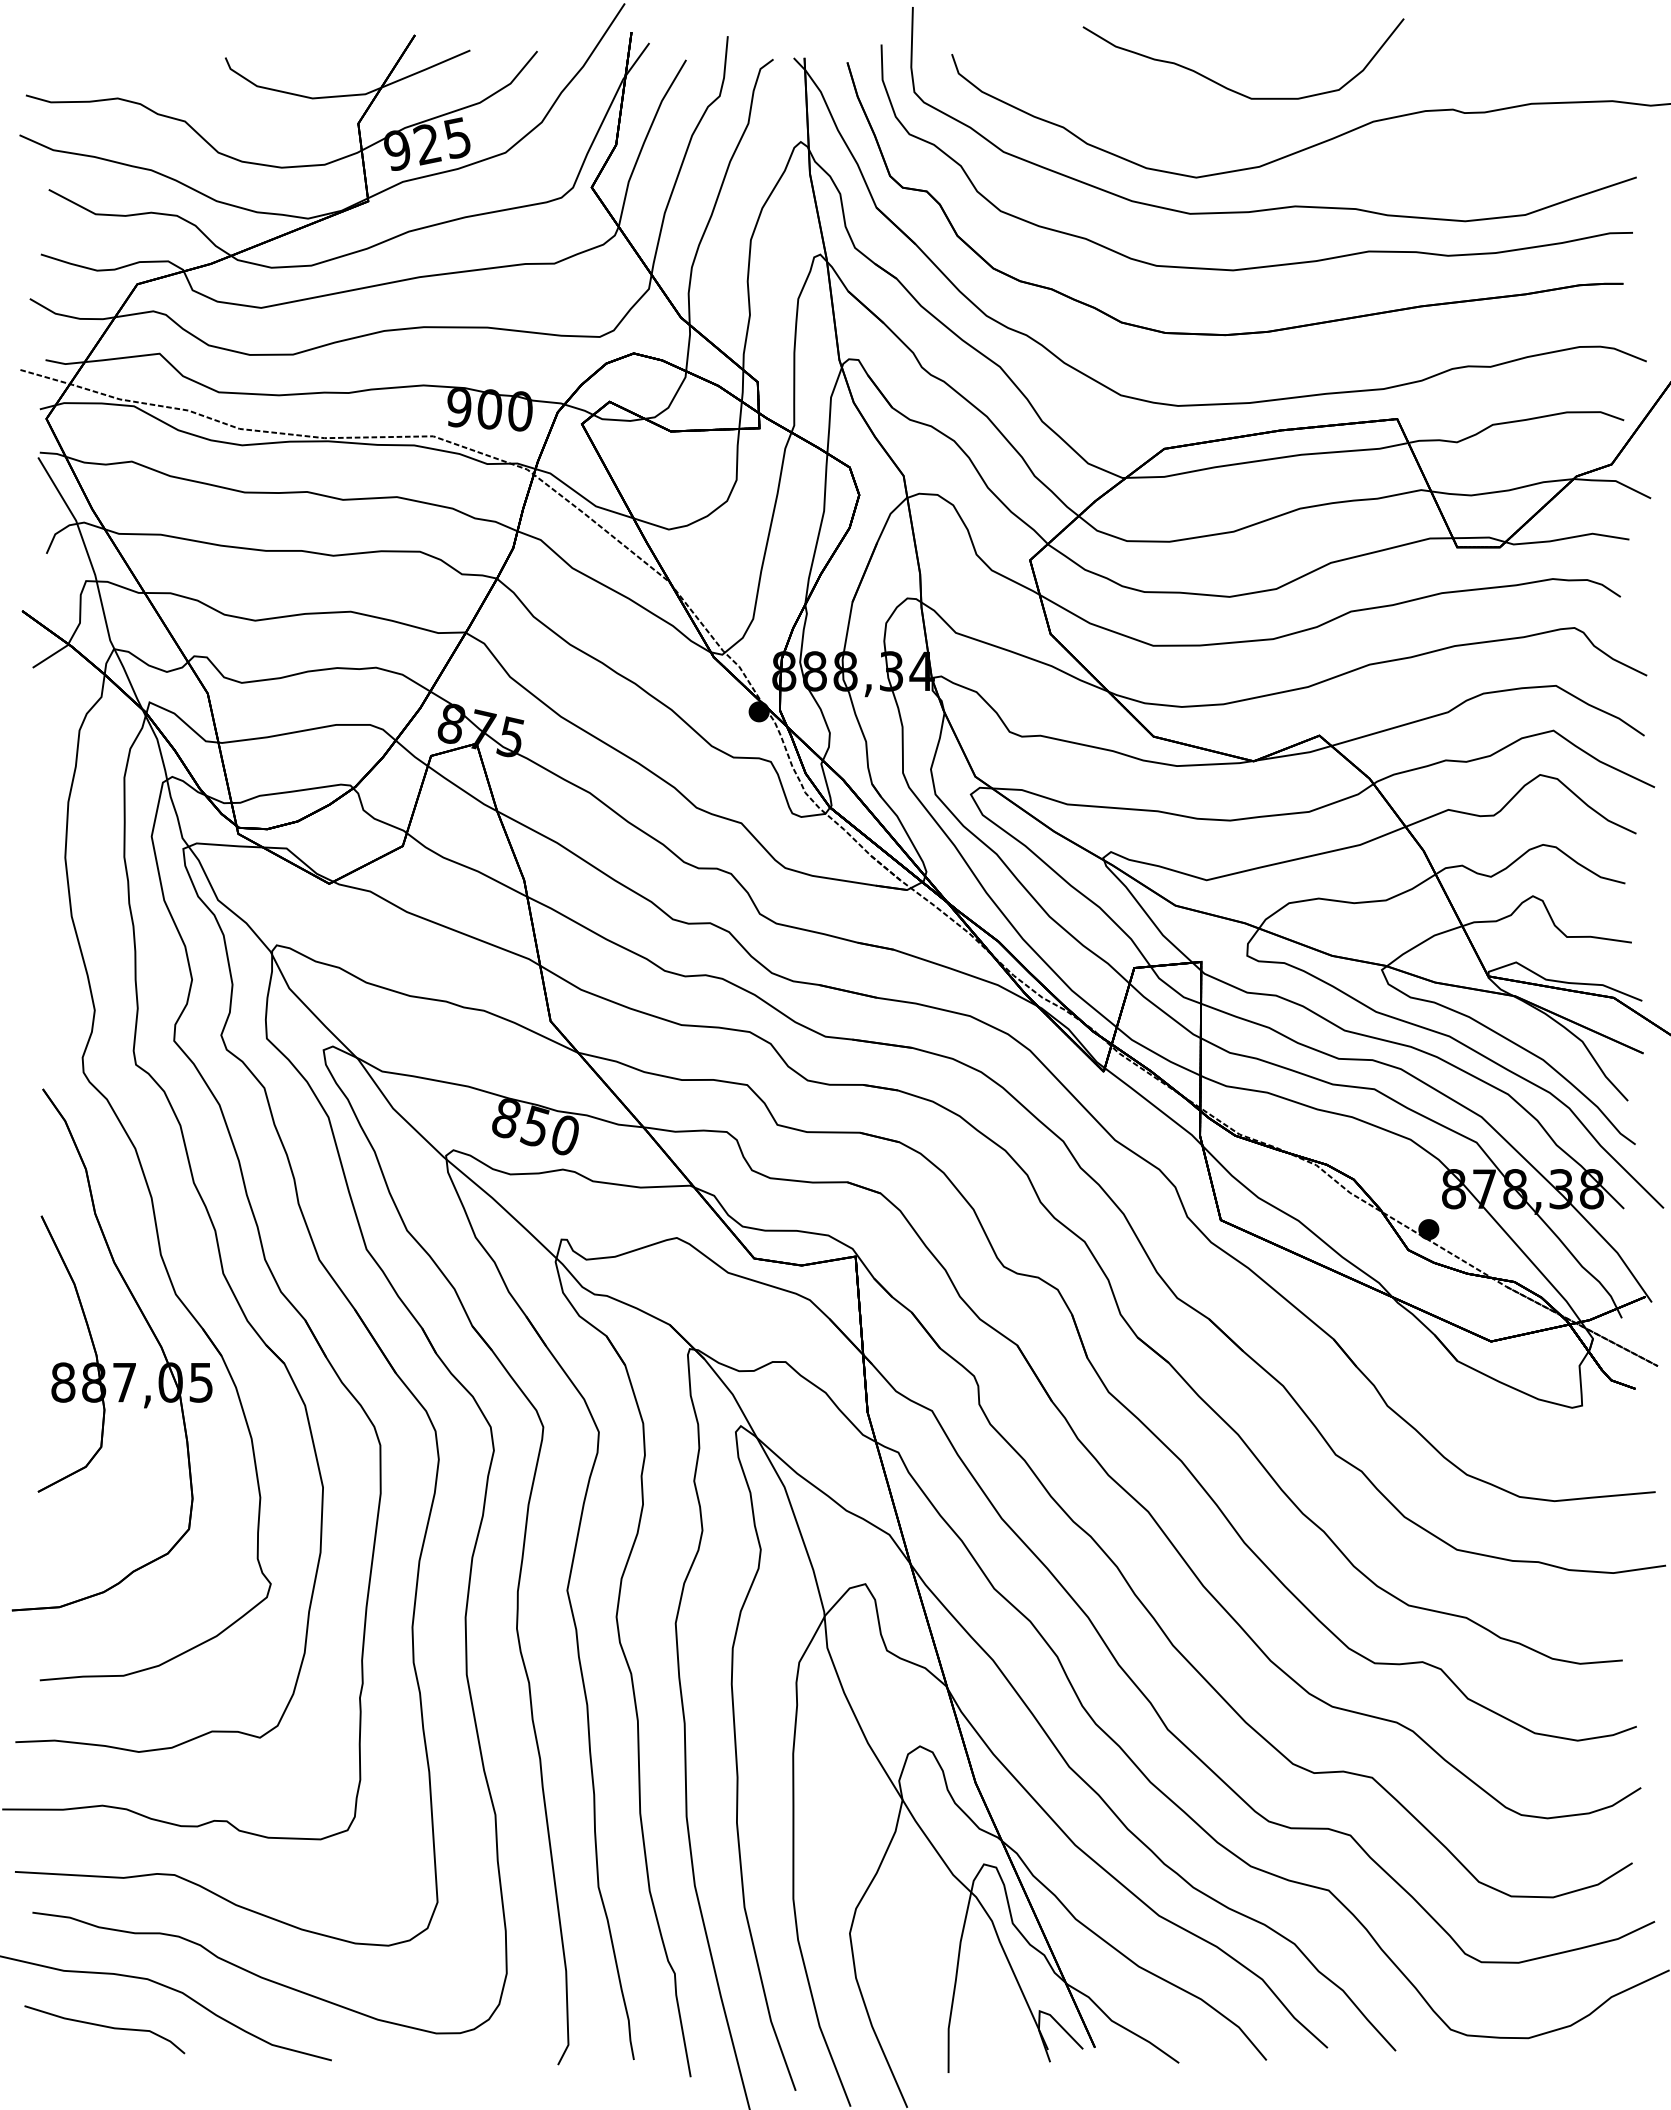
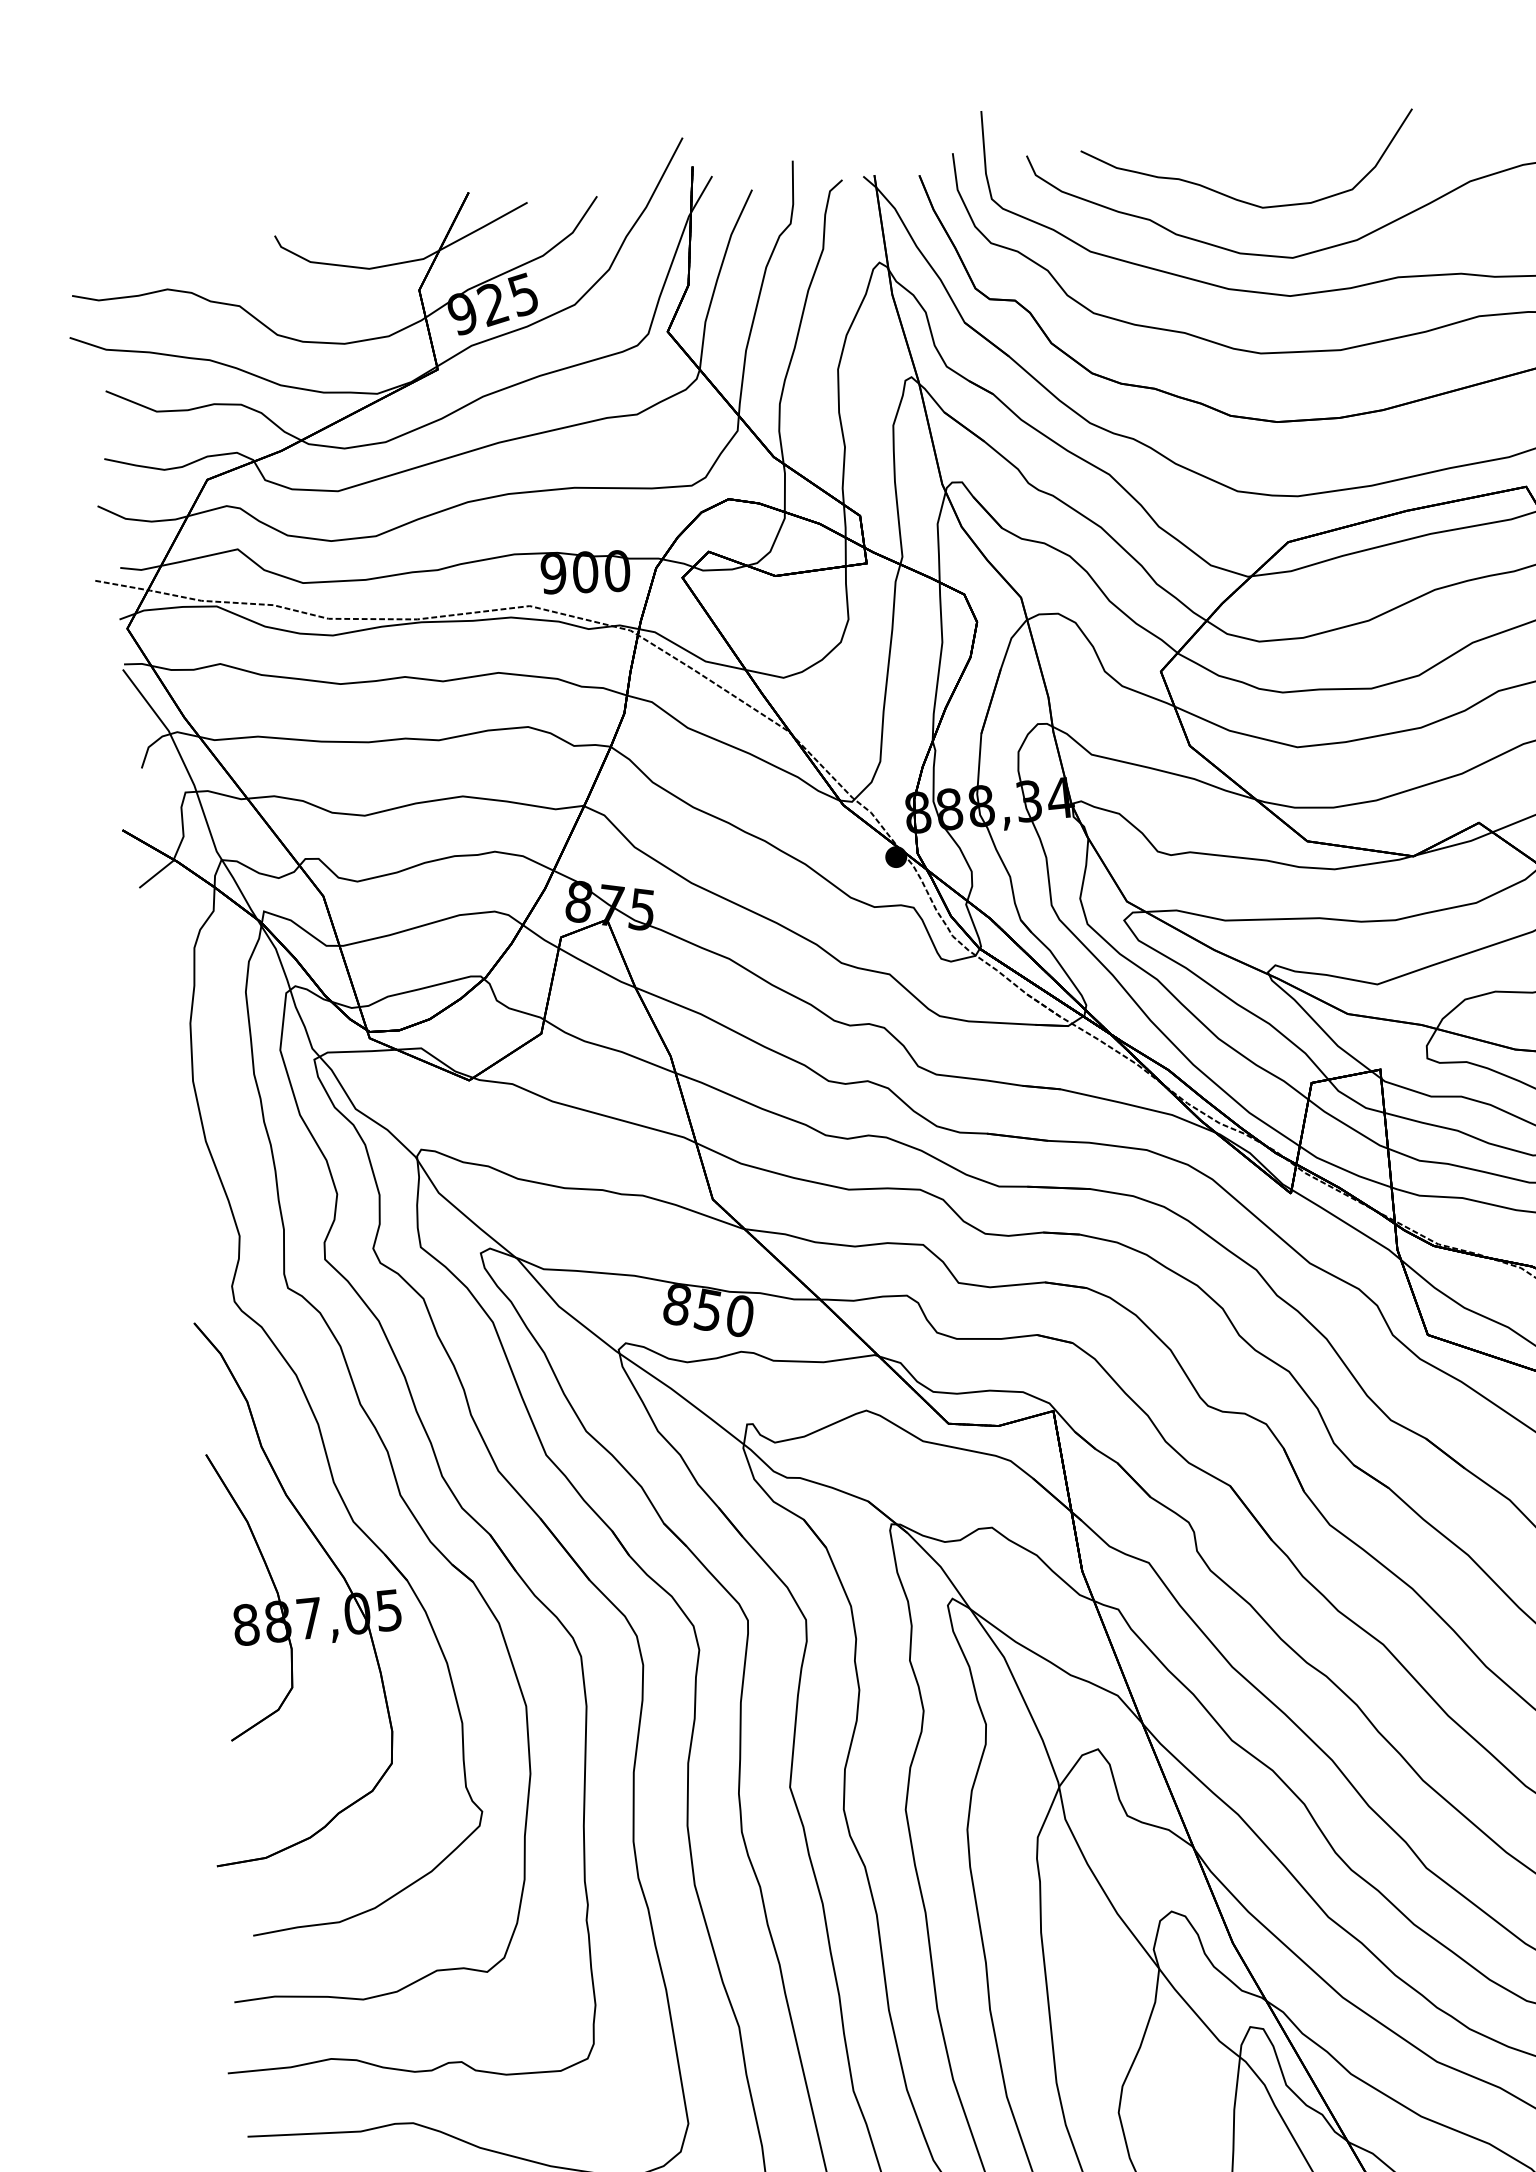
part: (1232, 89) -> (1242, 200), moved

